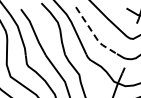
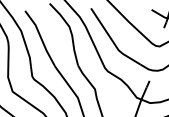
line: (94, 34) -> (113, 41), dashed -> solid

